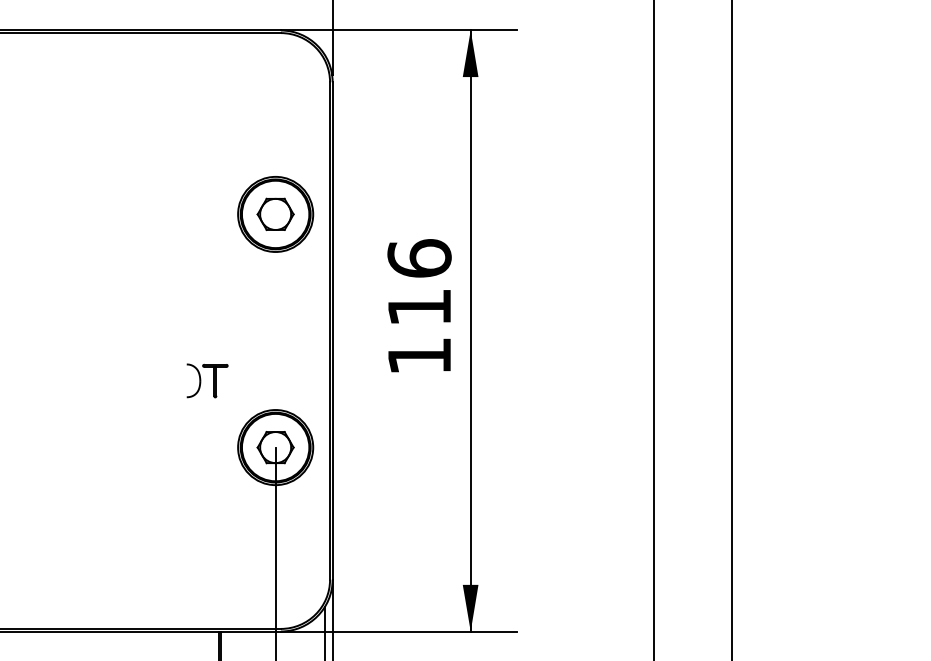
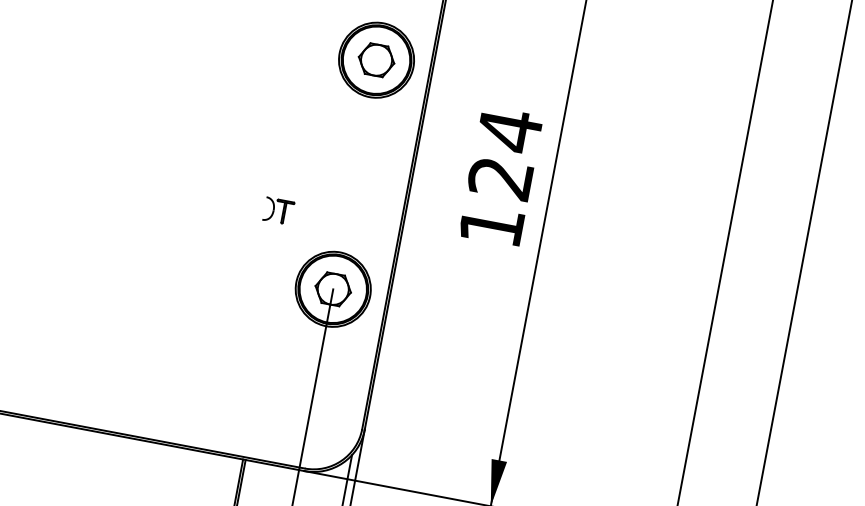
text: (419, 282) -> (505, 153), 116 -> 124
part: (207, 380) -> (278, 210), size x0.7

